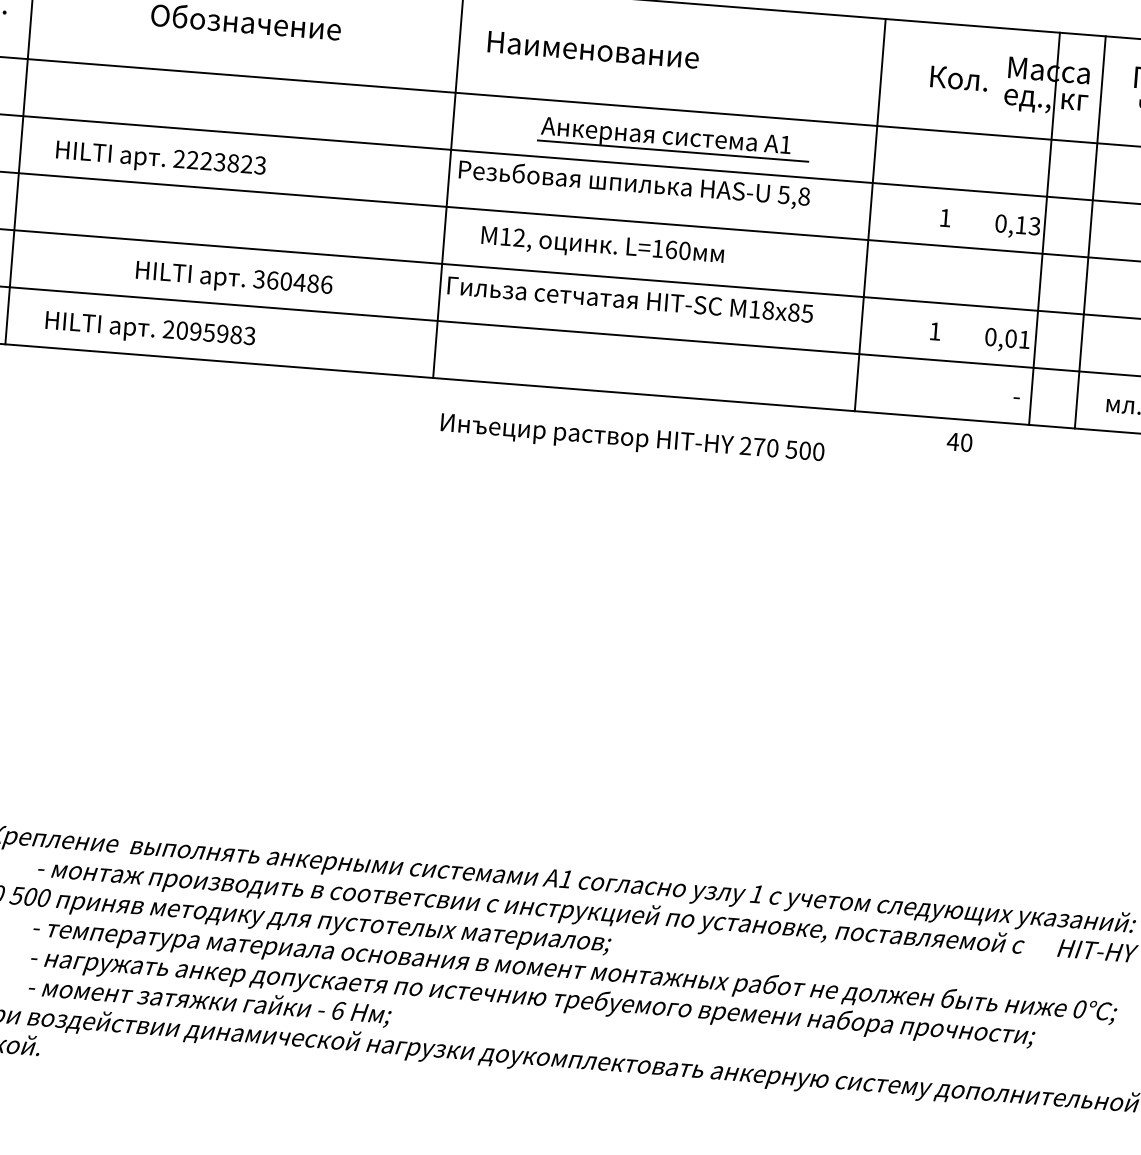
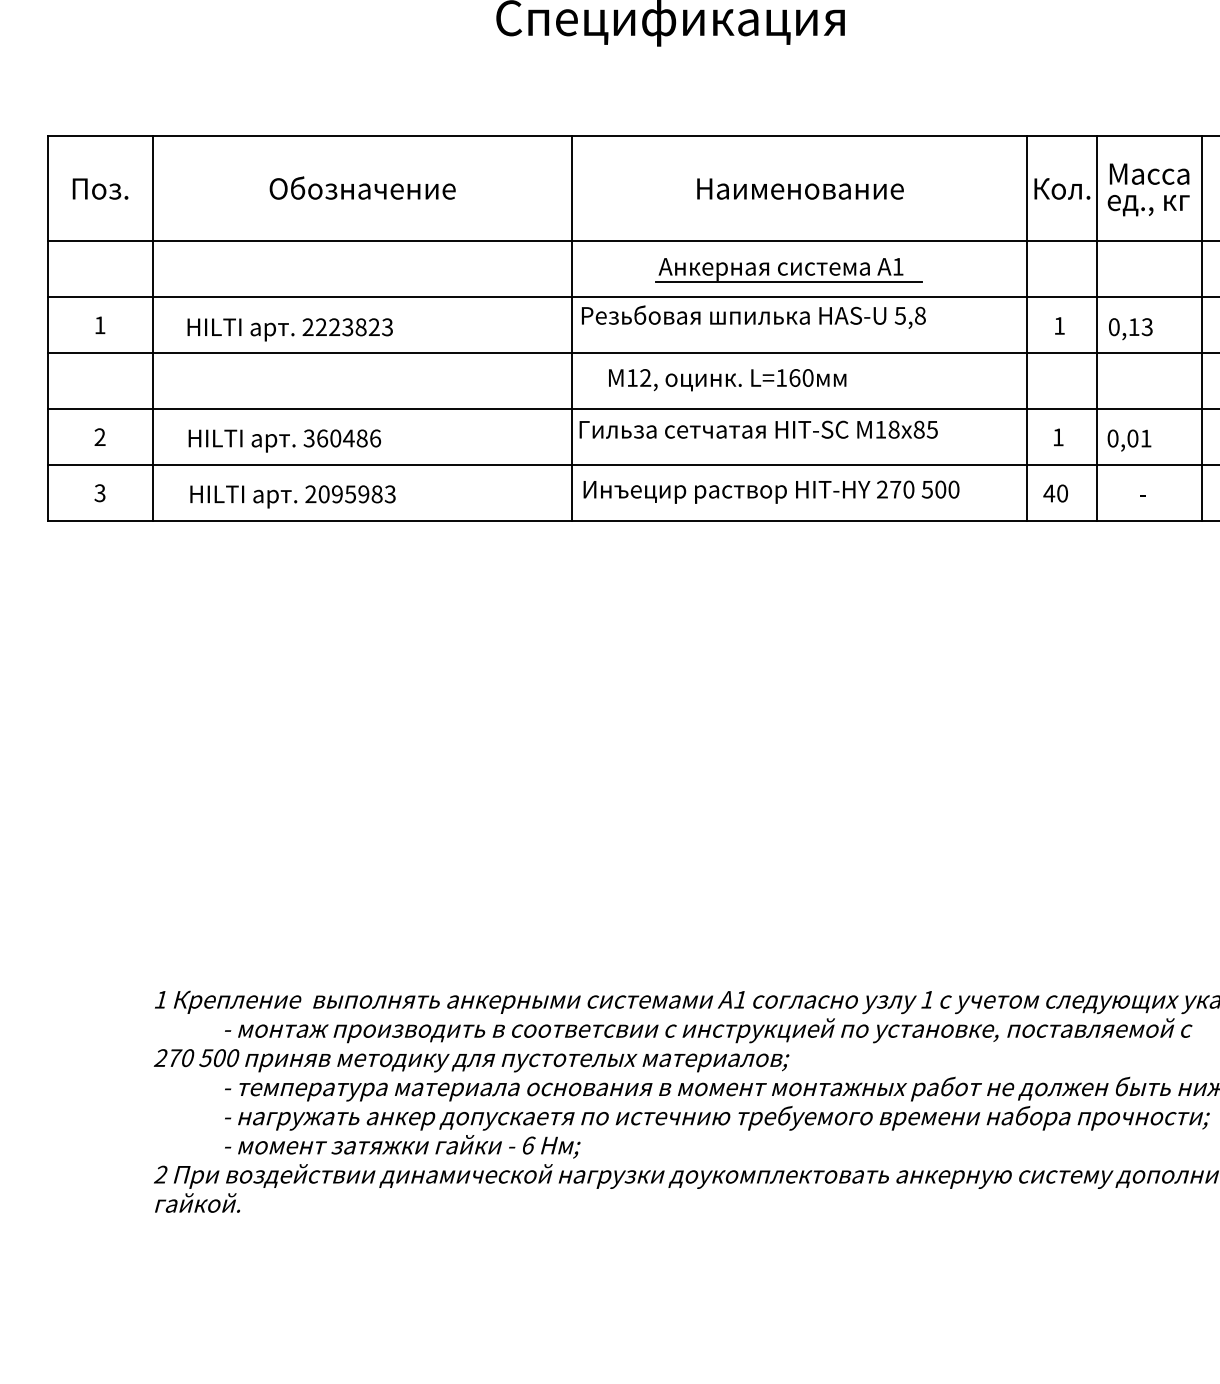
text: (593, 49) -> (800, 188), moved
line: (870, 214) -> (1027, 328), moved
line: (1045, 228) -> (1097, 328), moved
text: (233, 279) -> (284, 440), moved
text: (632, 439) -> (771, 491), moved
text: (959, 442) -> (1055, 493), moved

